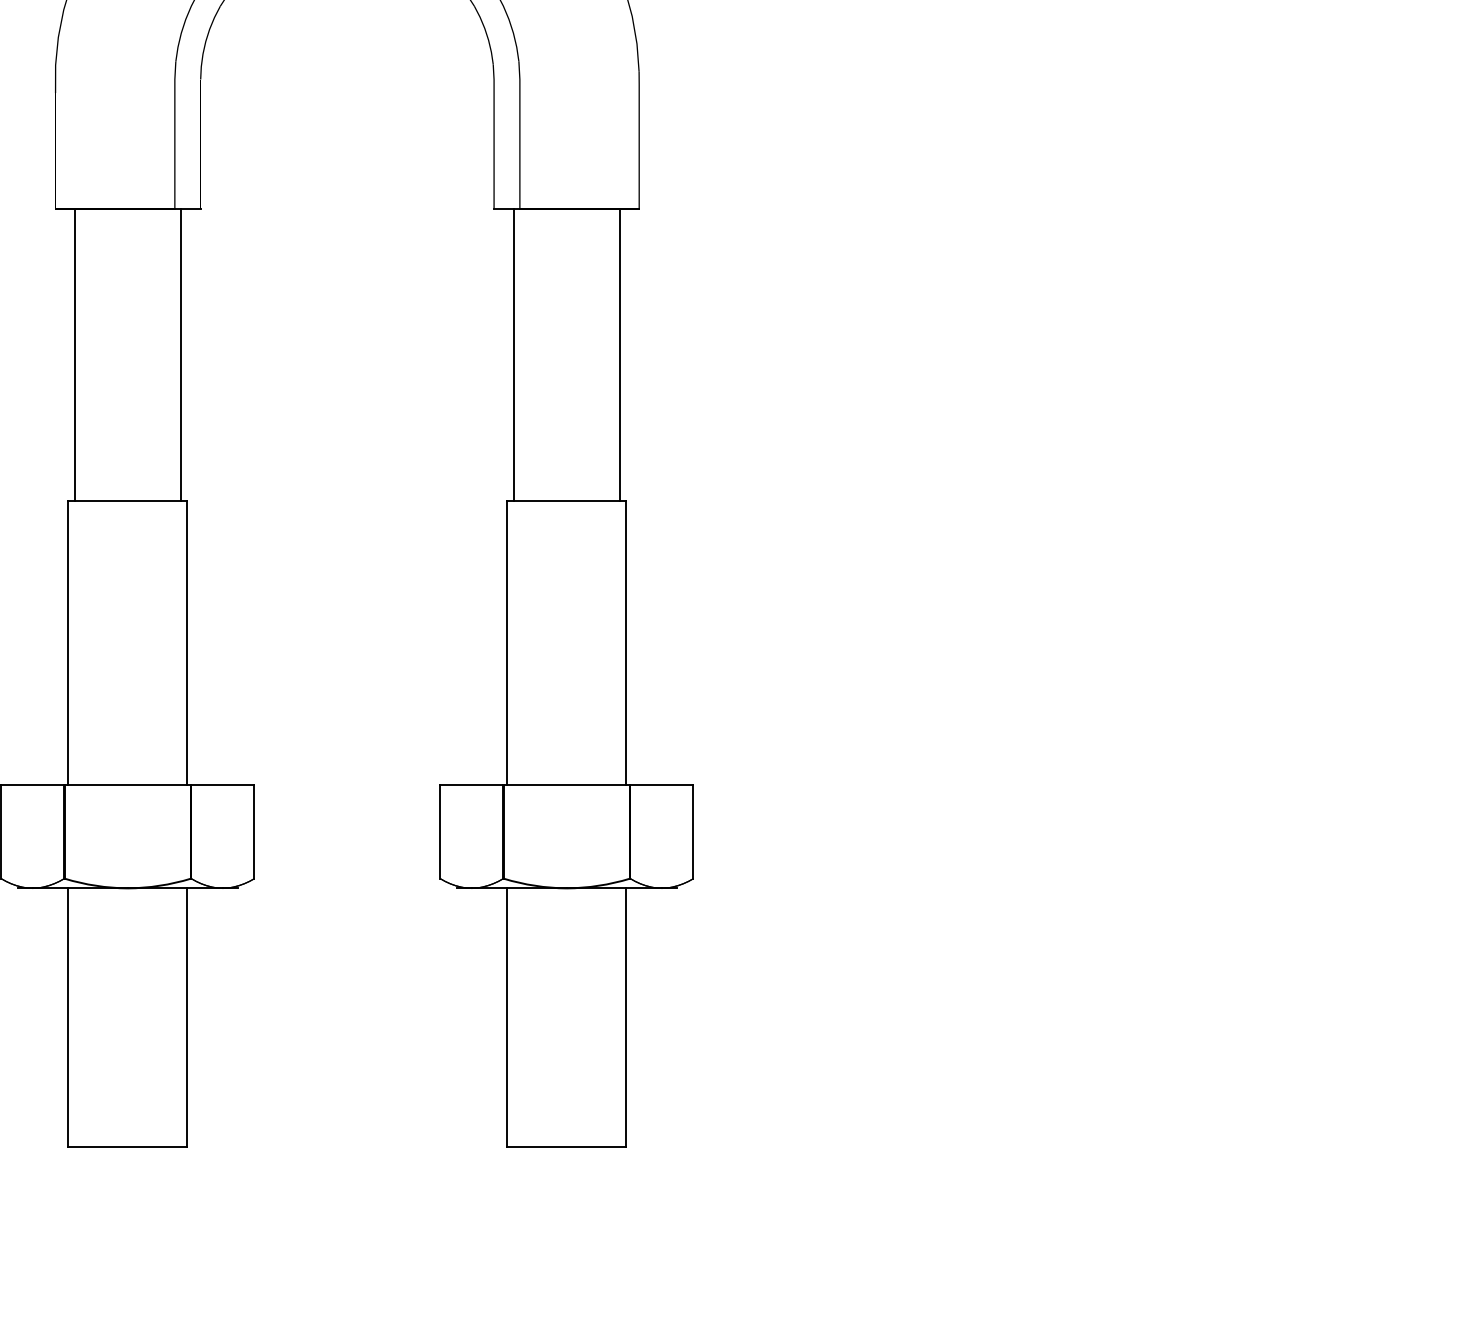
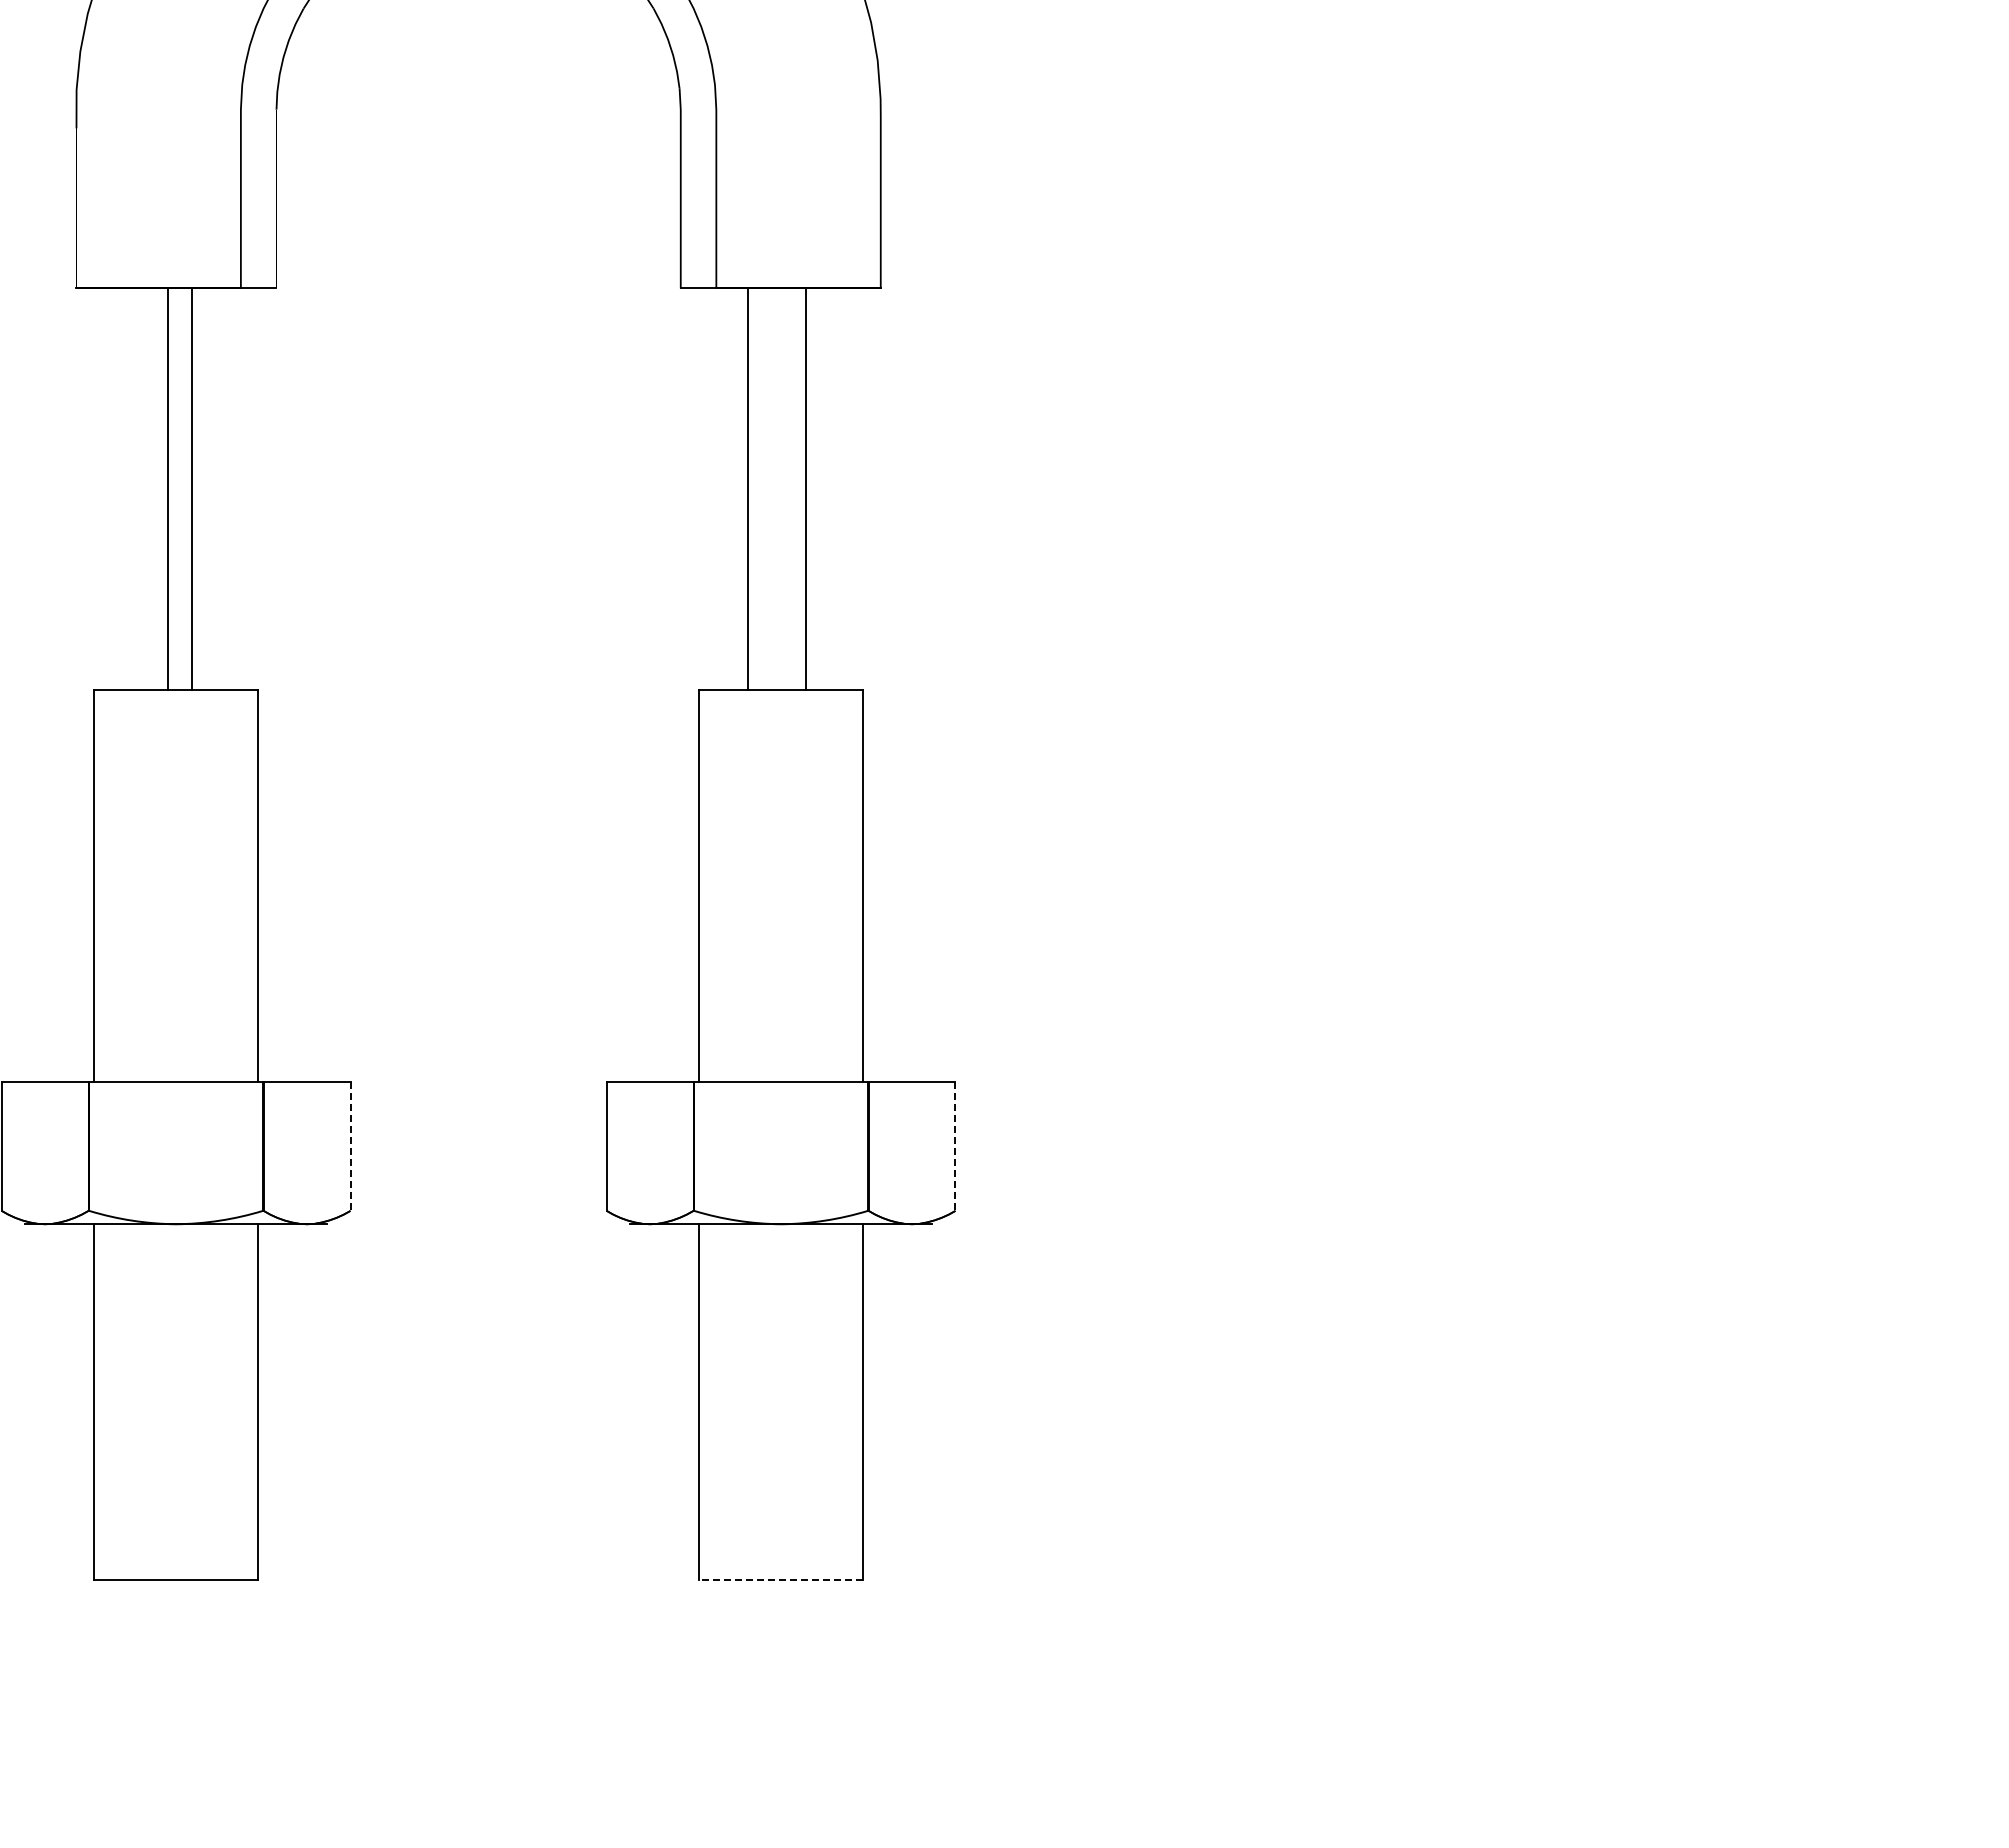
line: (75, 355) -> (192, 489), moved
line: (181, 355) -> (168, 489), moved
line: (514, 355) -> (806, 489), moved
line: (620, 355) -> (748, 489), moved
line: (254, 831) -> (350, 1146), solid -> dashed
line: (693, 831) -> (955, 1146), solid -> dashed
line: (567, 1146) -> (781, 1580), solid -> dashed

